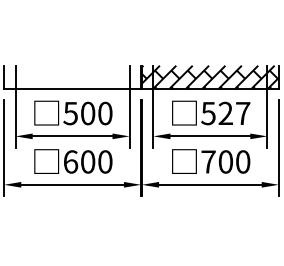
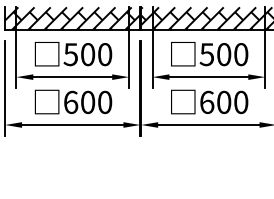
hatch: (72, 76) -> (72, 18), added
text: (234, 113) -> (232, 54), 527 -> 500
text: (208, 161) -> (206, 101), 700 -> 600

